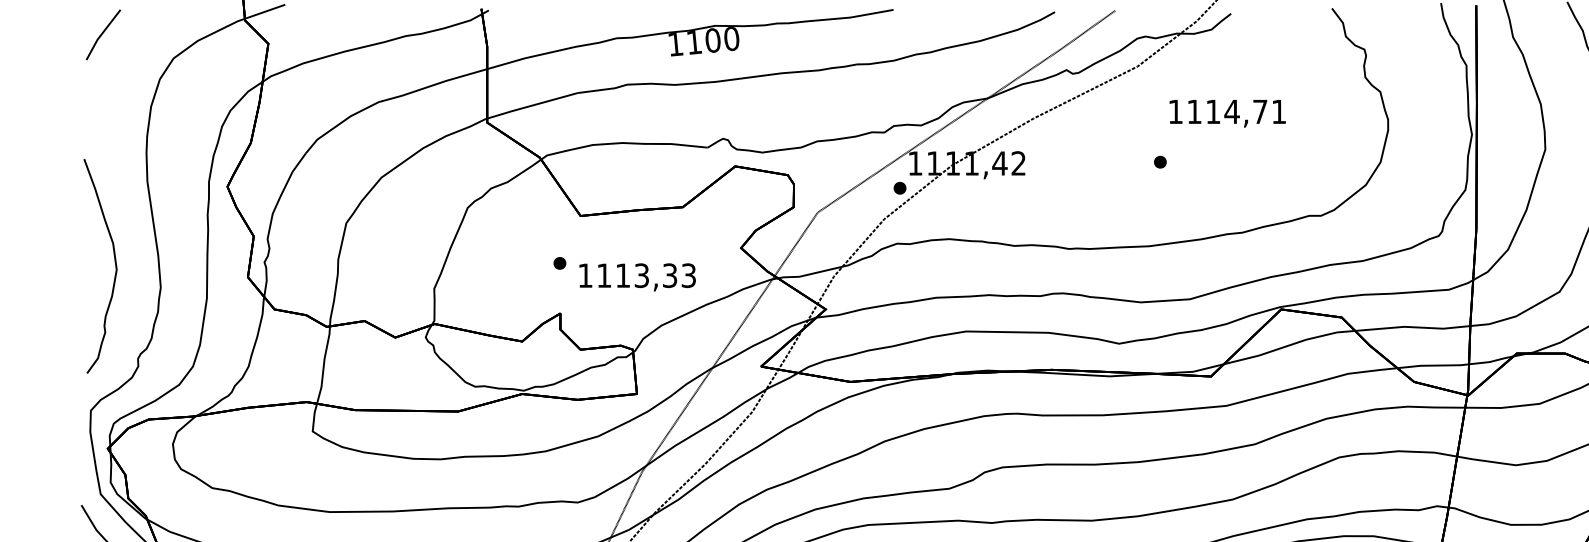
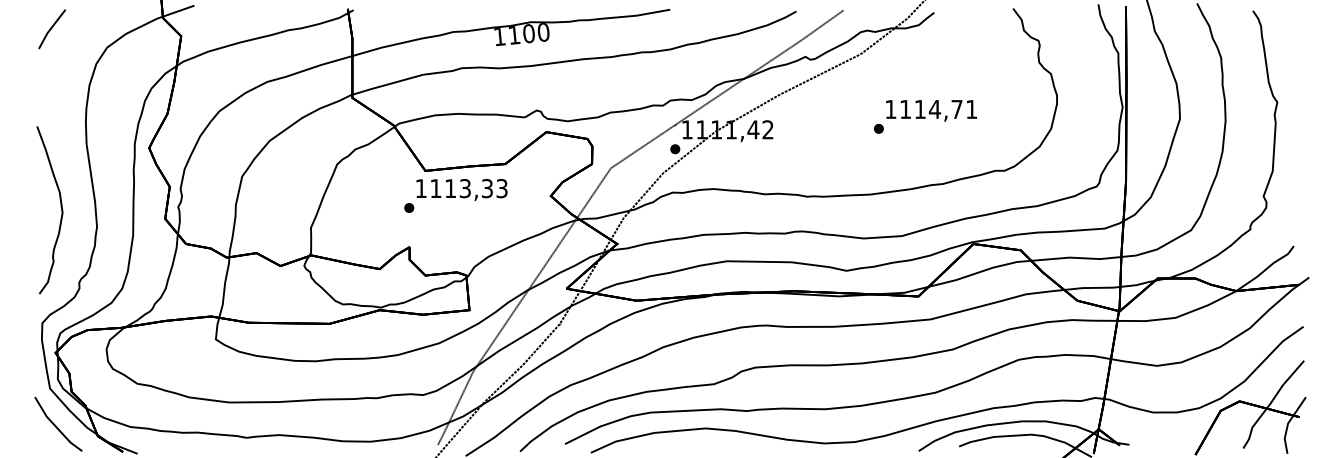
text: (1227, 113) -> (931, 110), moved
text: (636, 276) -> (461, 189), moved

